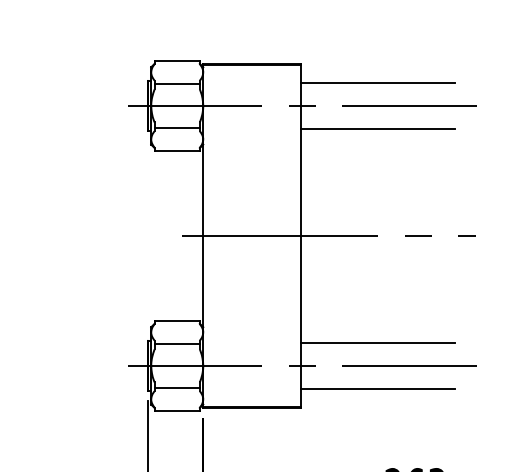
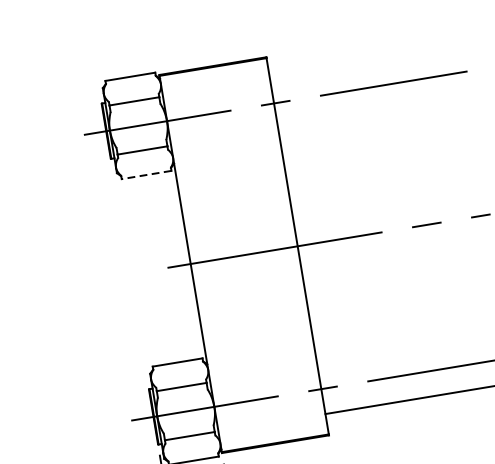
line: (377, 83) -> (354, 64), removed
line: (377, 128) -> (362, 114), removed
line: (177, 150) -> (146, 174), solid -> dashed
line: (377, 343) -> (401, 350), removed

